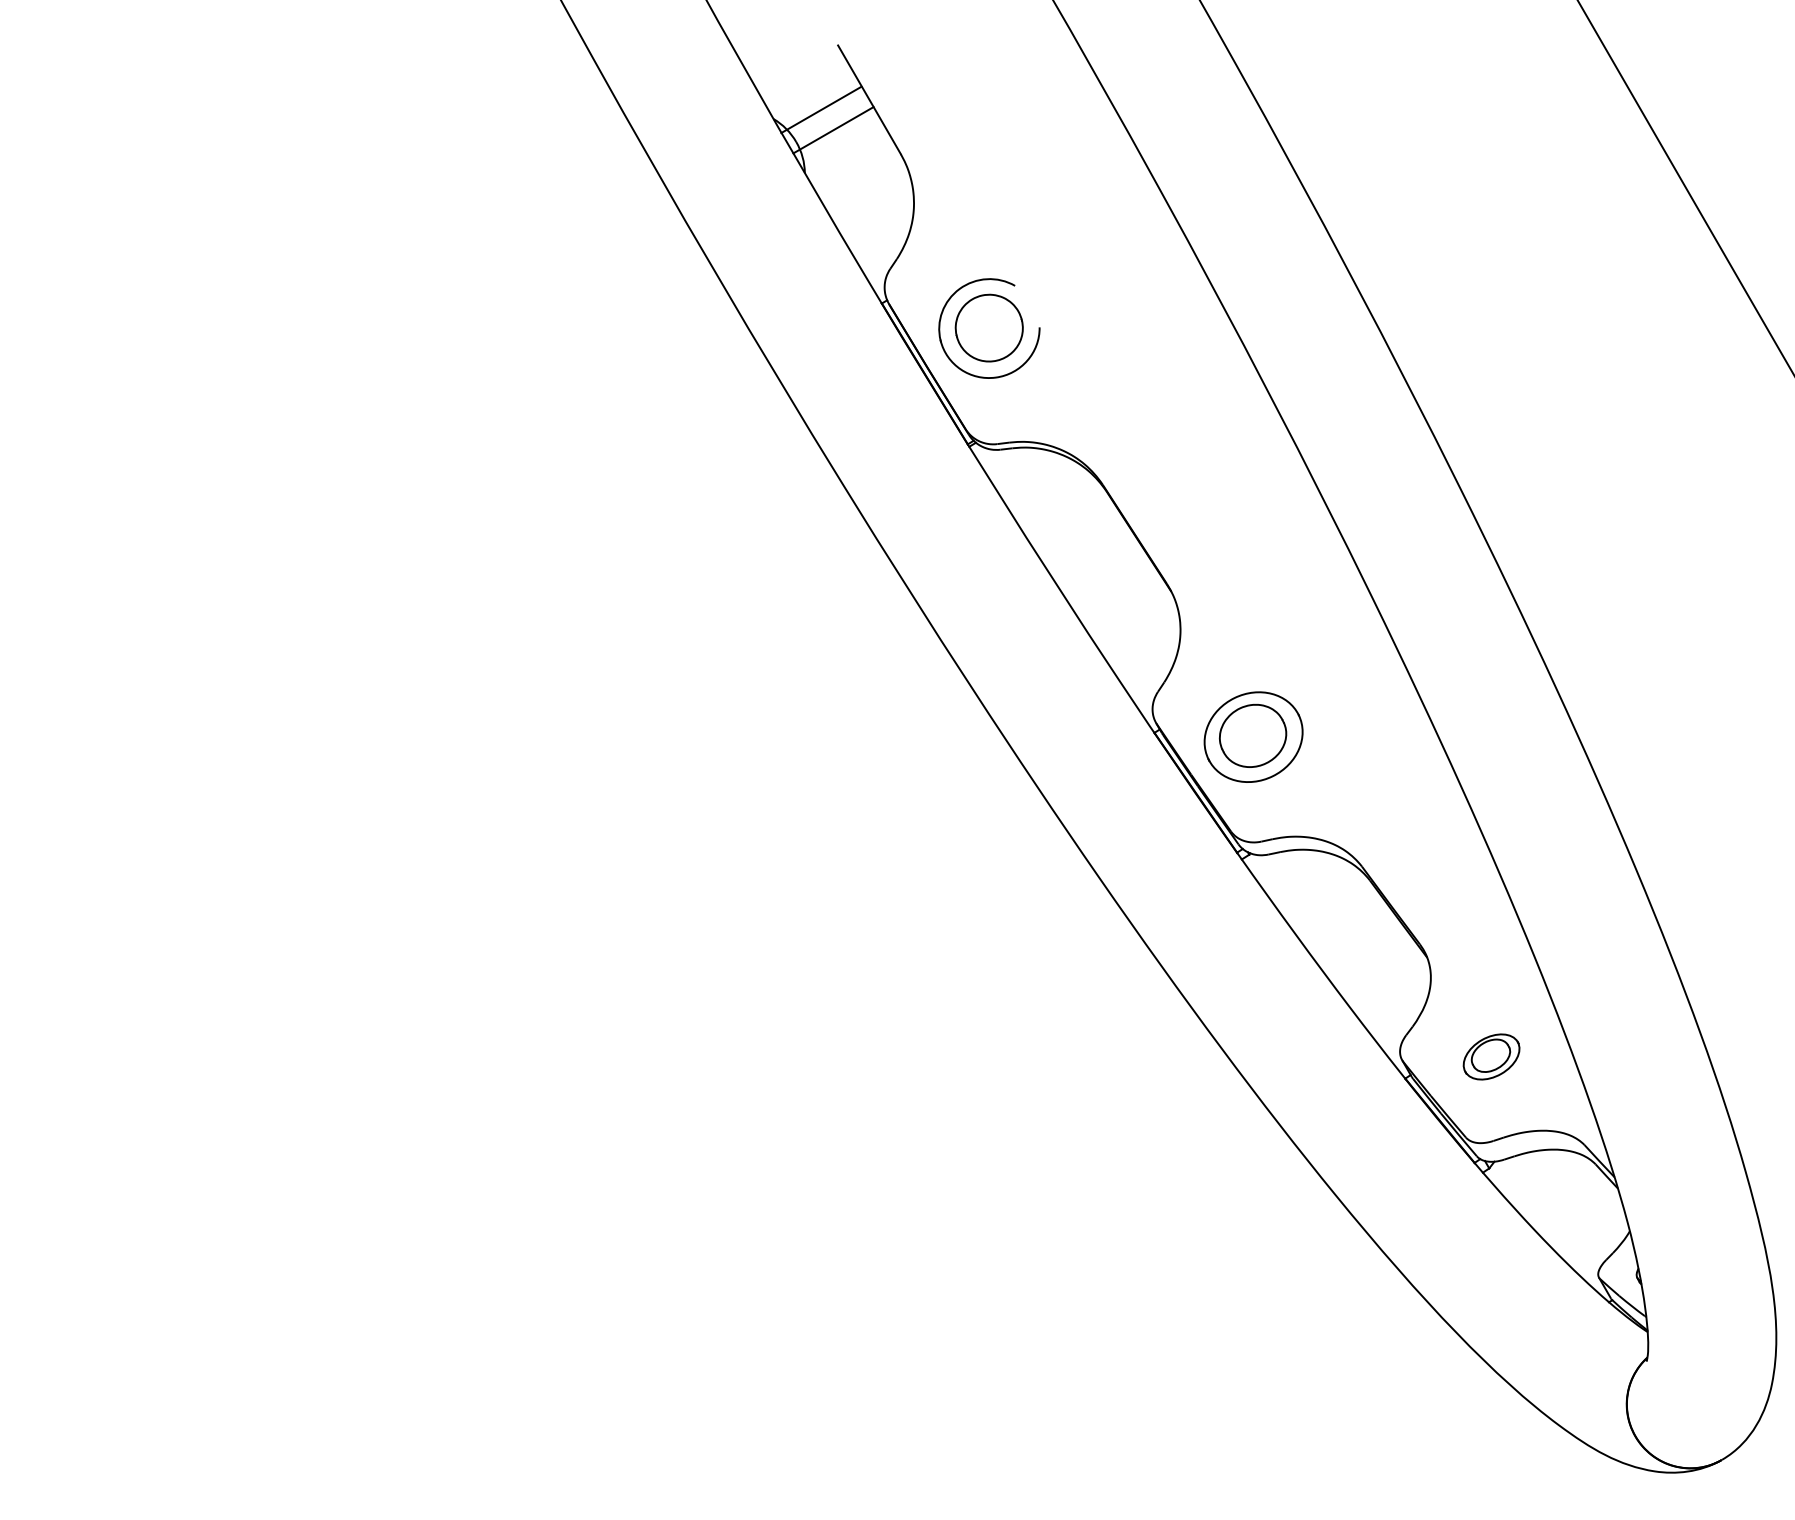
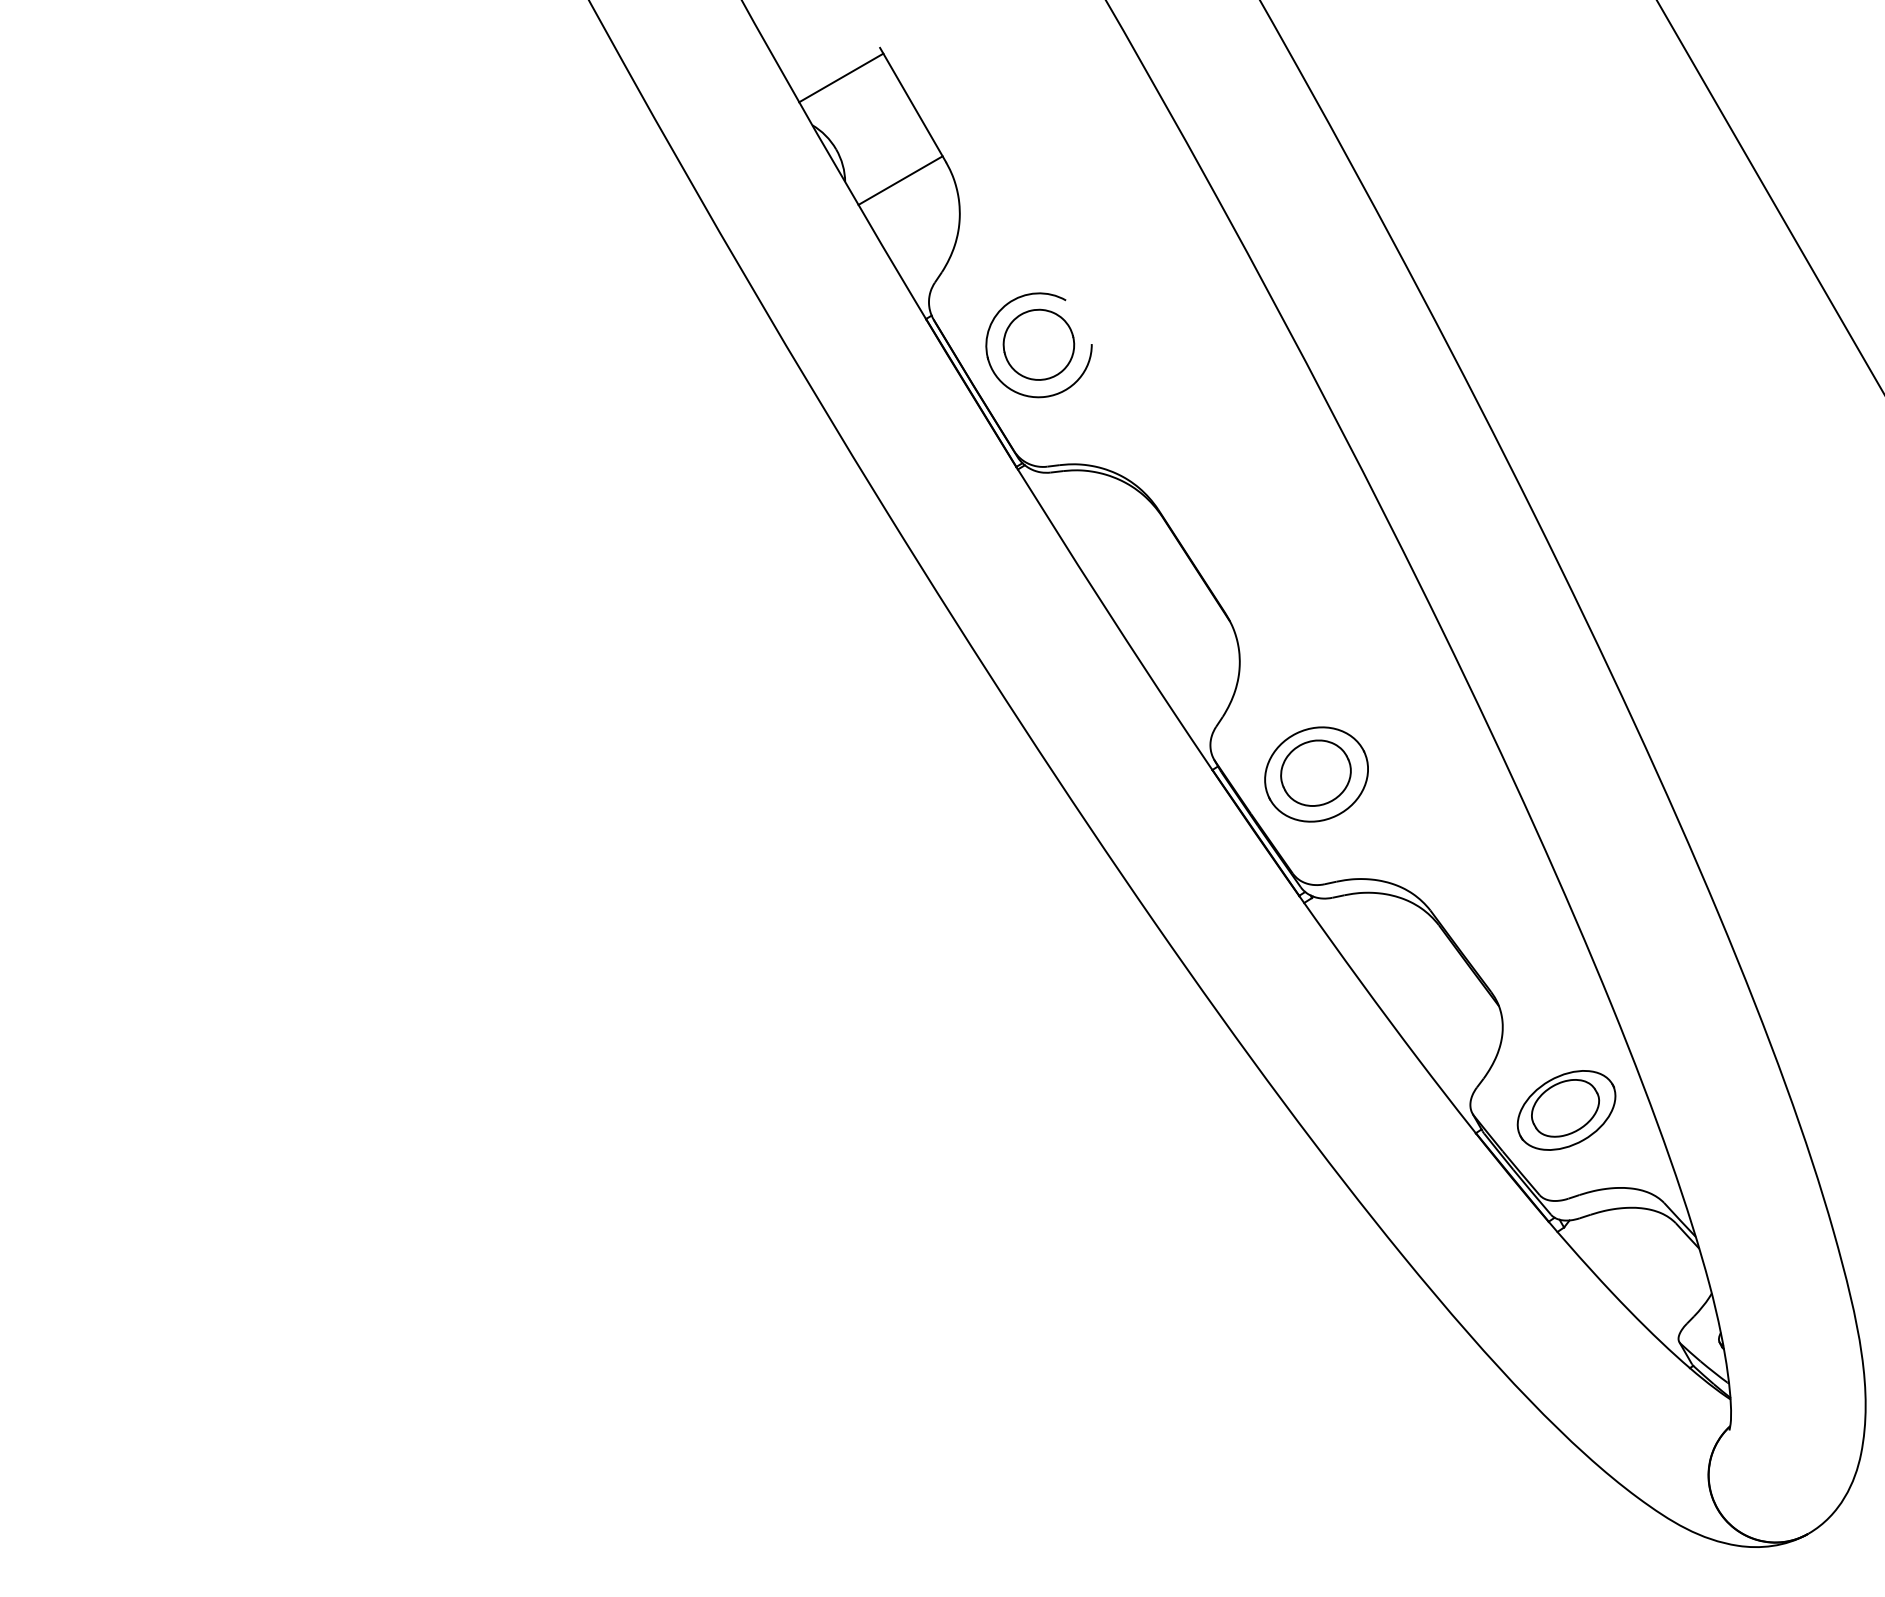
line: (821, 109) -> (900, 180), moved
line: (833, 129) -> (841, 77), moved
part: (1491, 1057) -> (1566, 1110), size x1.67

